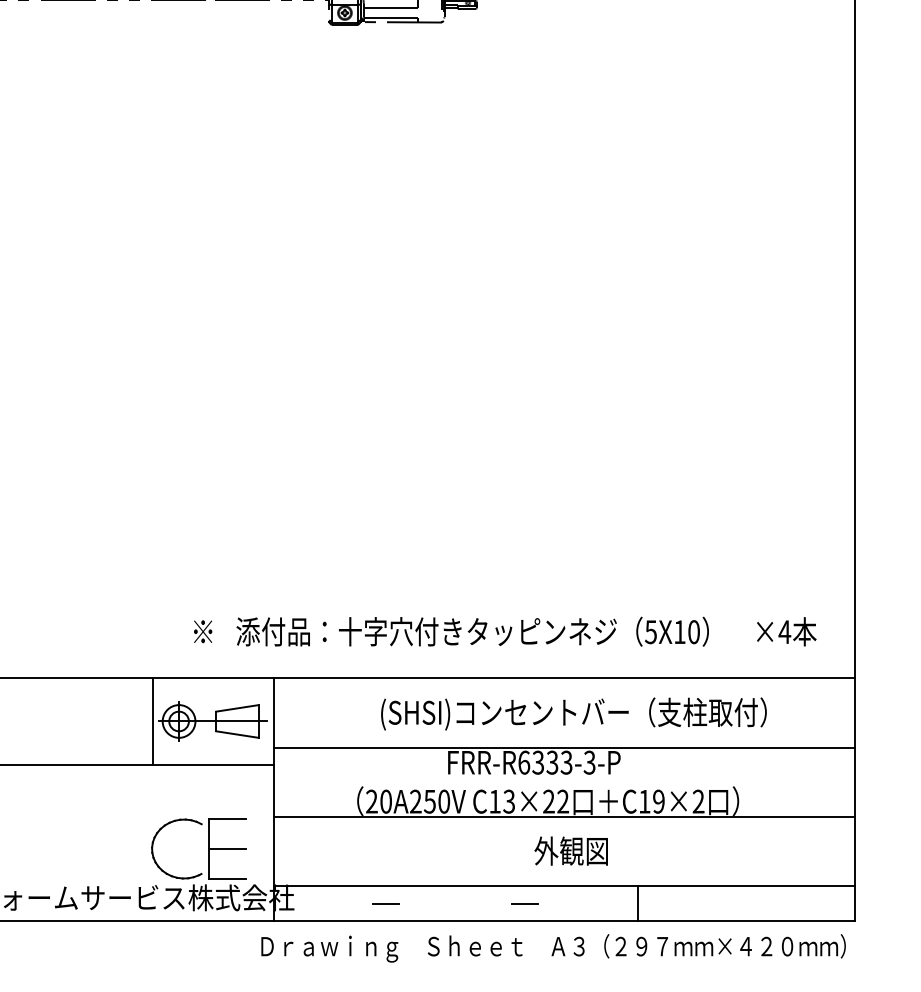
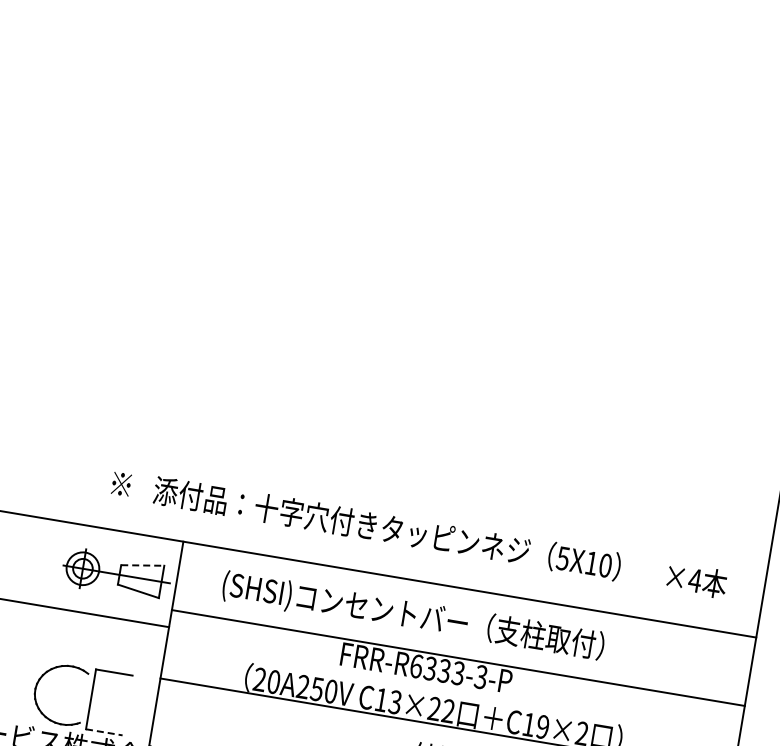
line: (237, 708) -> (142, 565), solid -> dashed
text: (573, 713) -> (413, 615), moved
line: (153, 721) -> (57, 564), removed
line: (226, 849) -> (108, 702), removed
line: (227, 879) -> (104, 732), solid -> dashed

